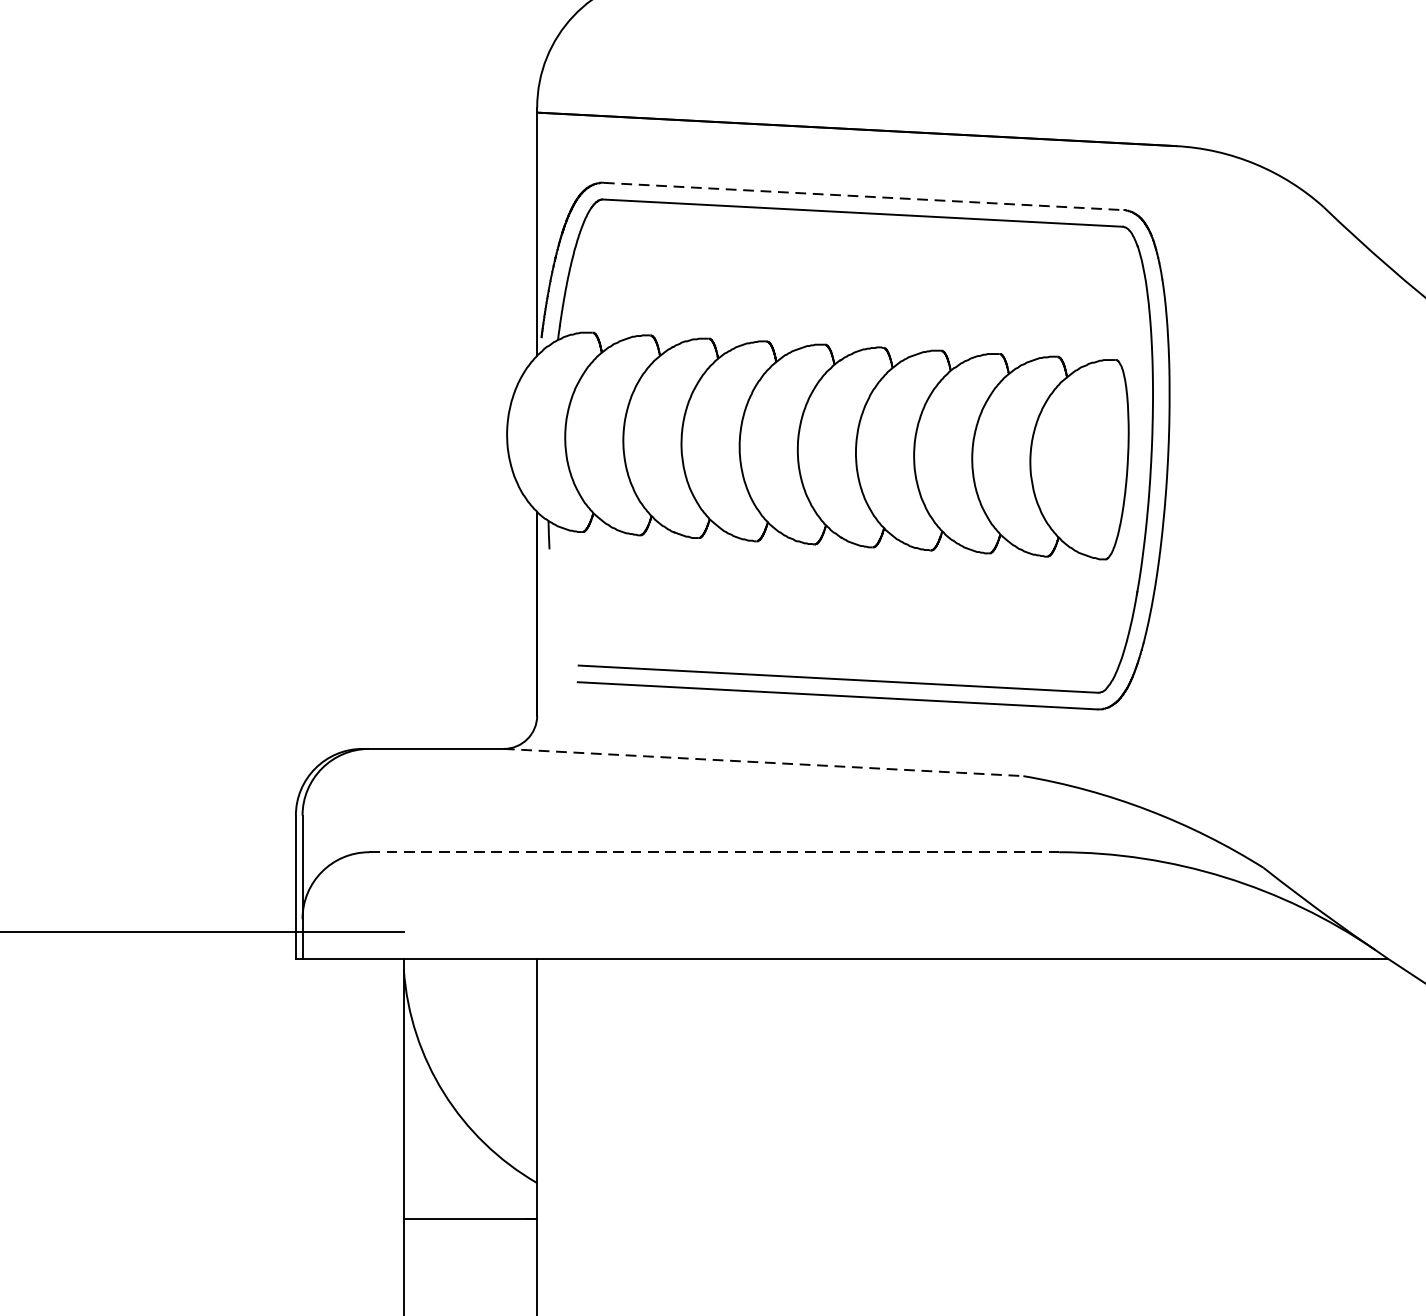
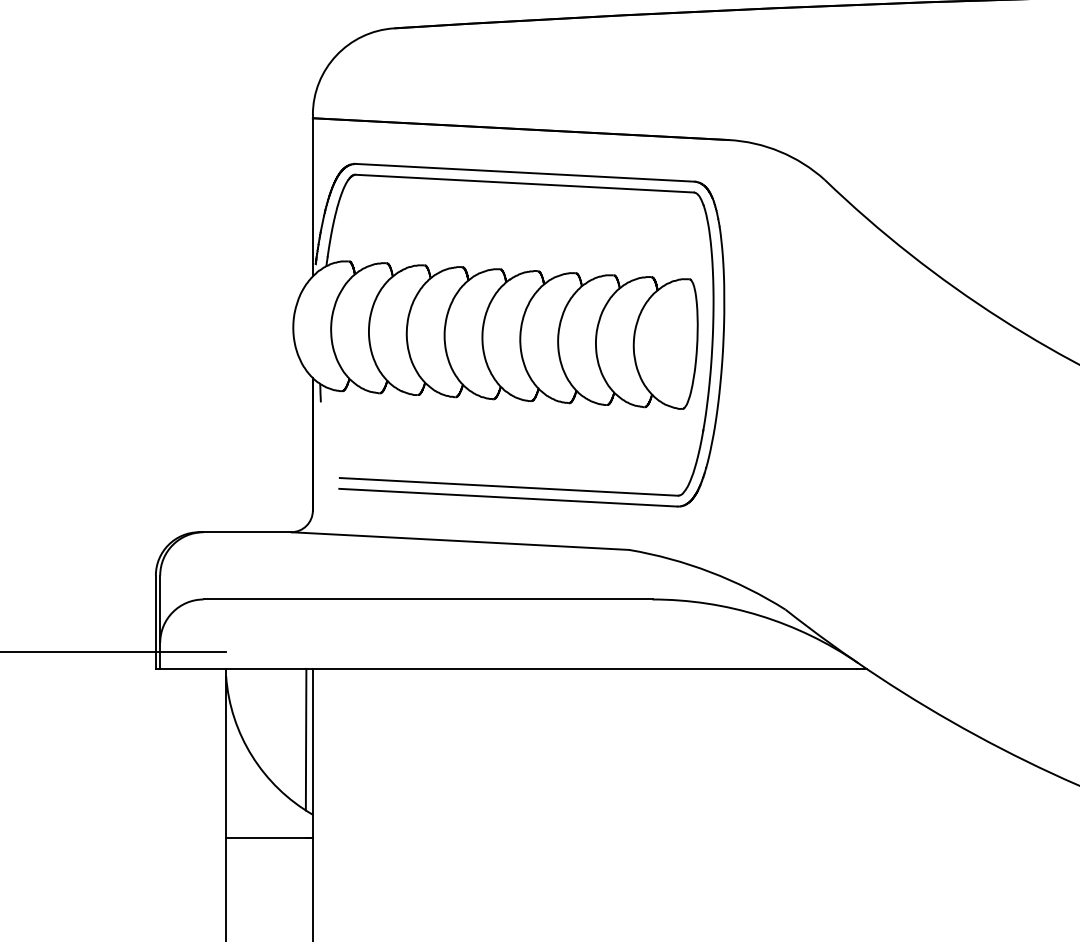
line: (863, 196) -> (525, 172), dashed -> solid
line: (764, 763) -> (460, 541), dashed -> solid
line: (714, 852) -> (428, 599), dashed -> solid
line: (525, 1067) -> (305, 739), added

